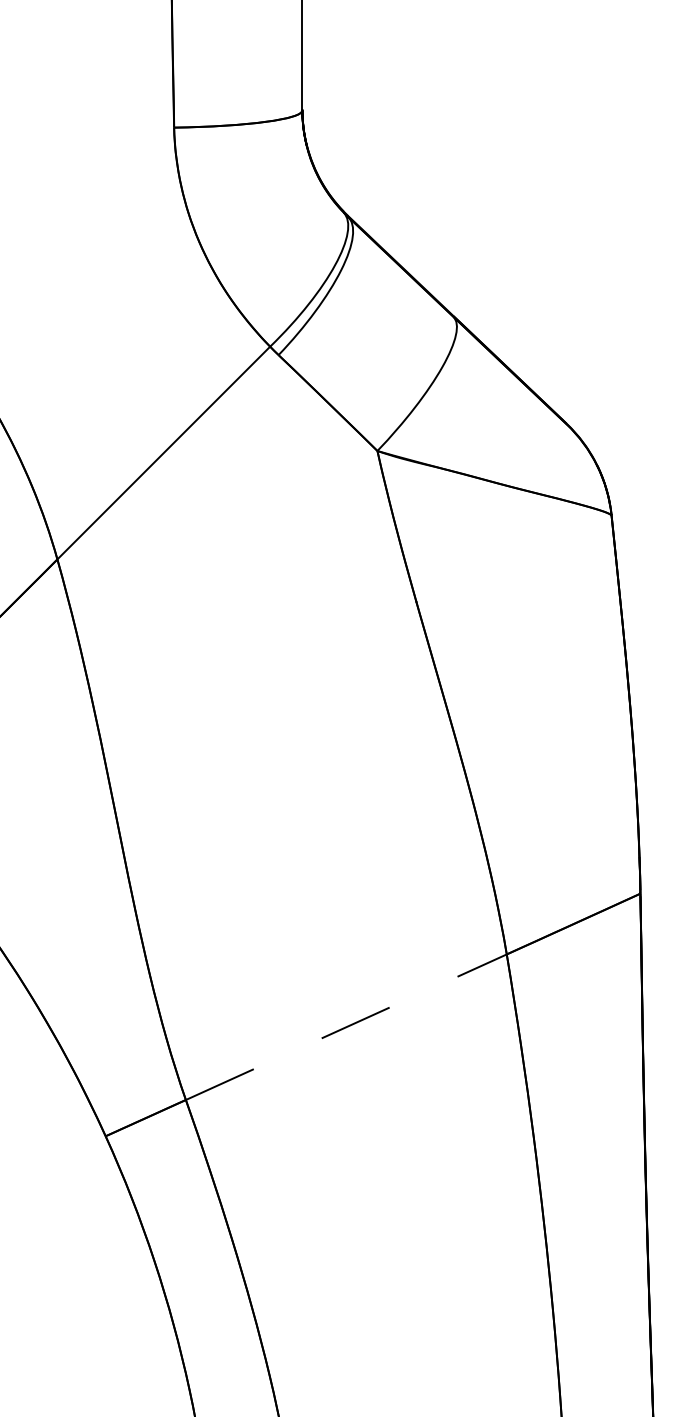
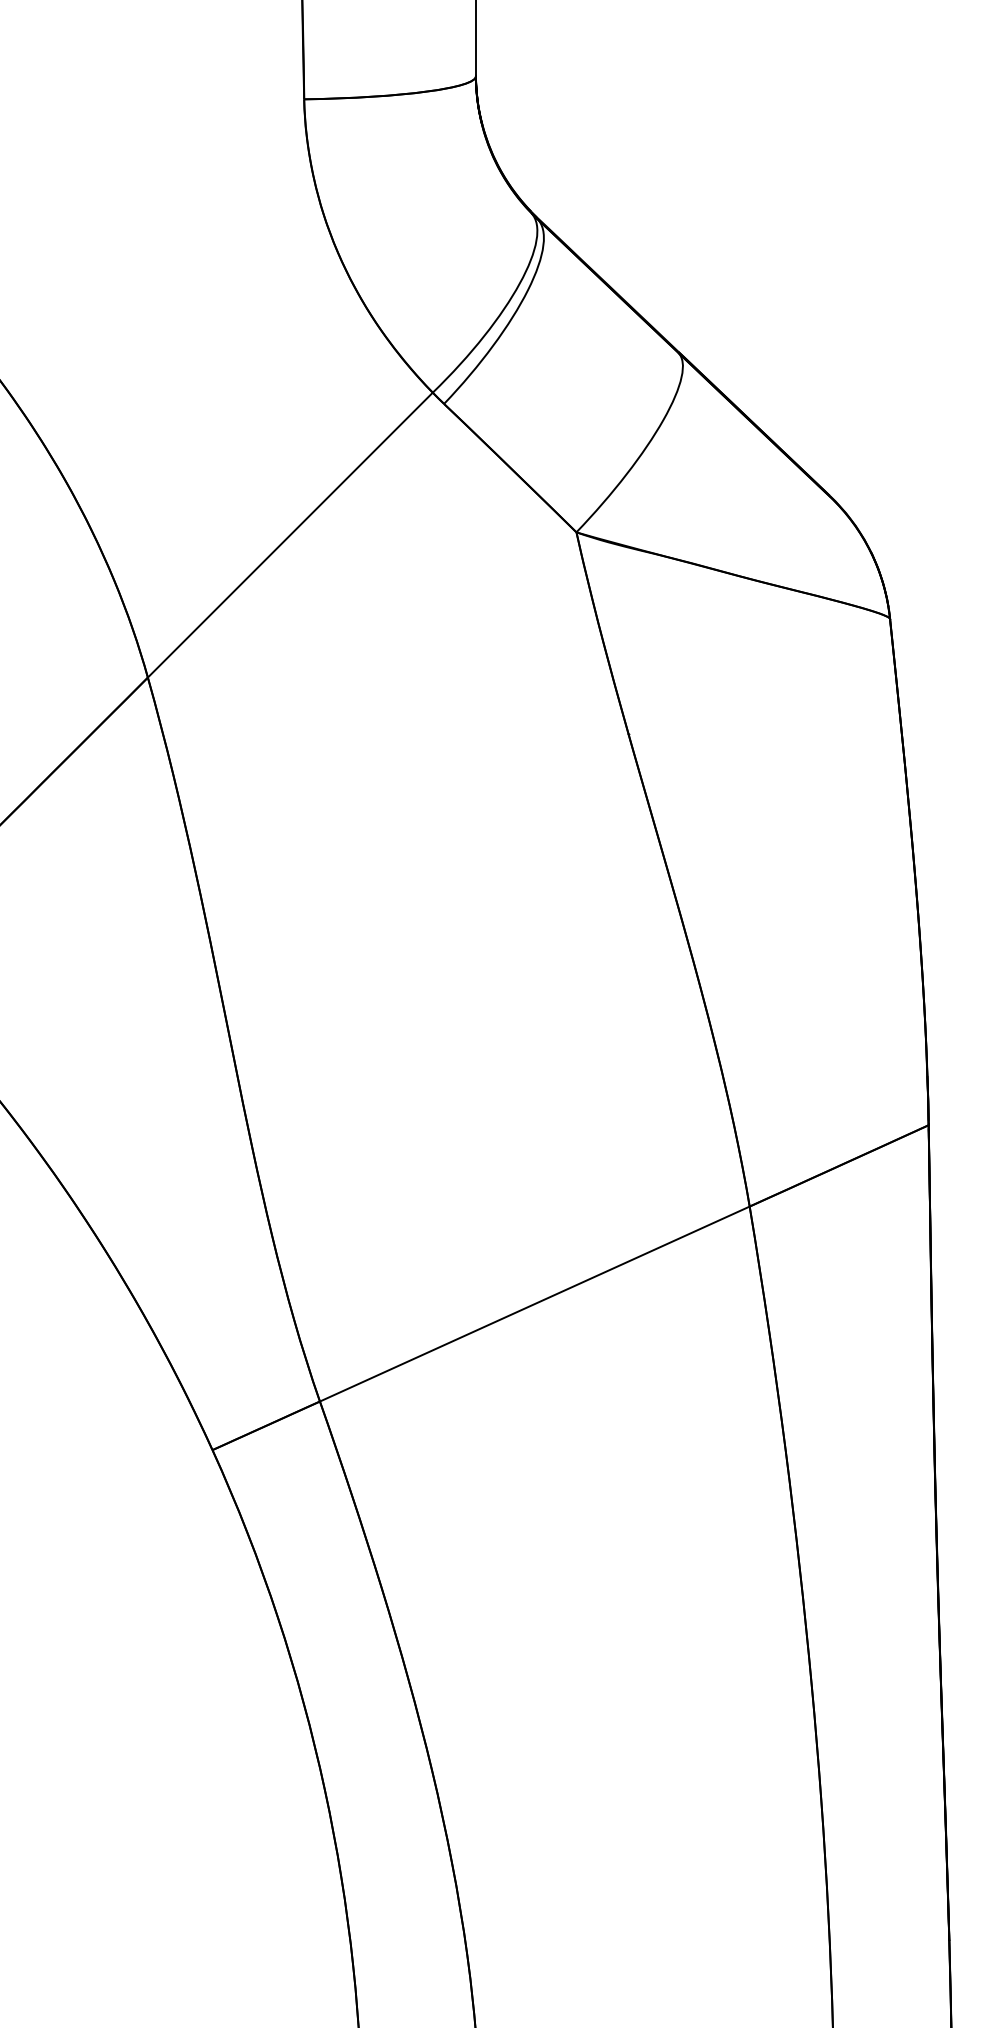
line: (346, 1027) -> (534, 1304), dashed -> solid

